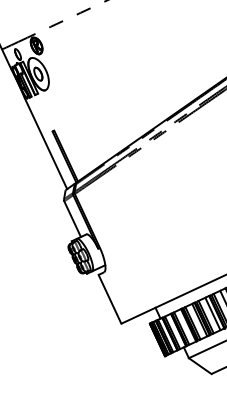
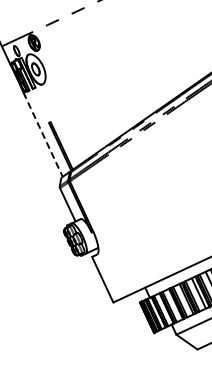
line: (46, 143) -> (43, 134), solid -> dashed

